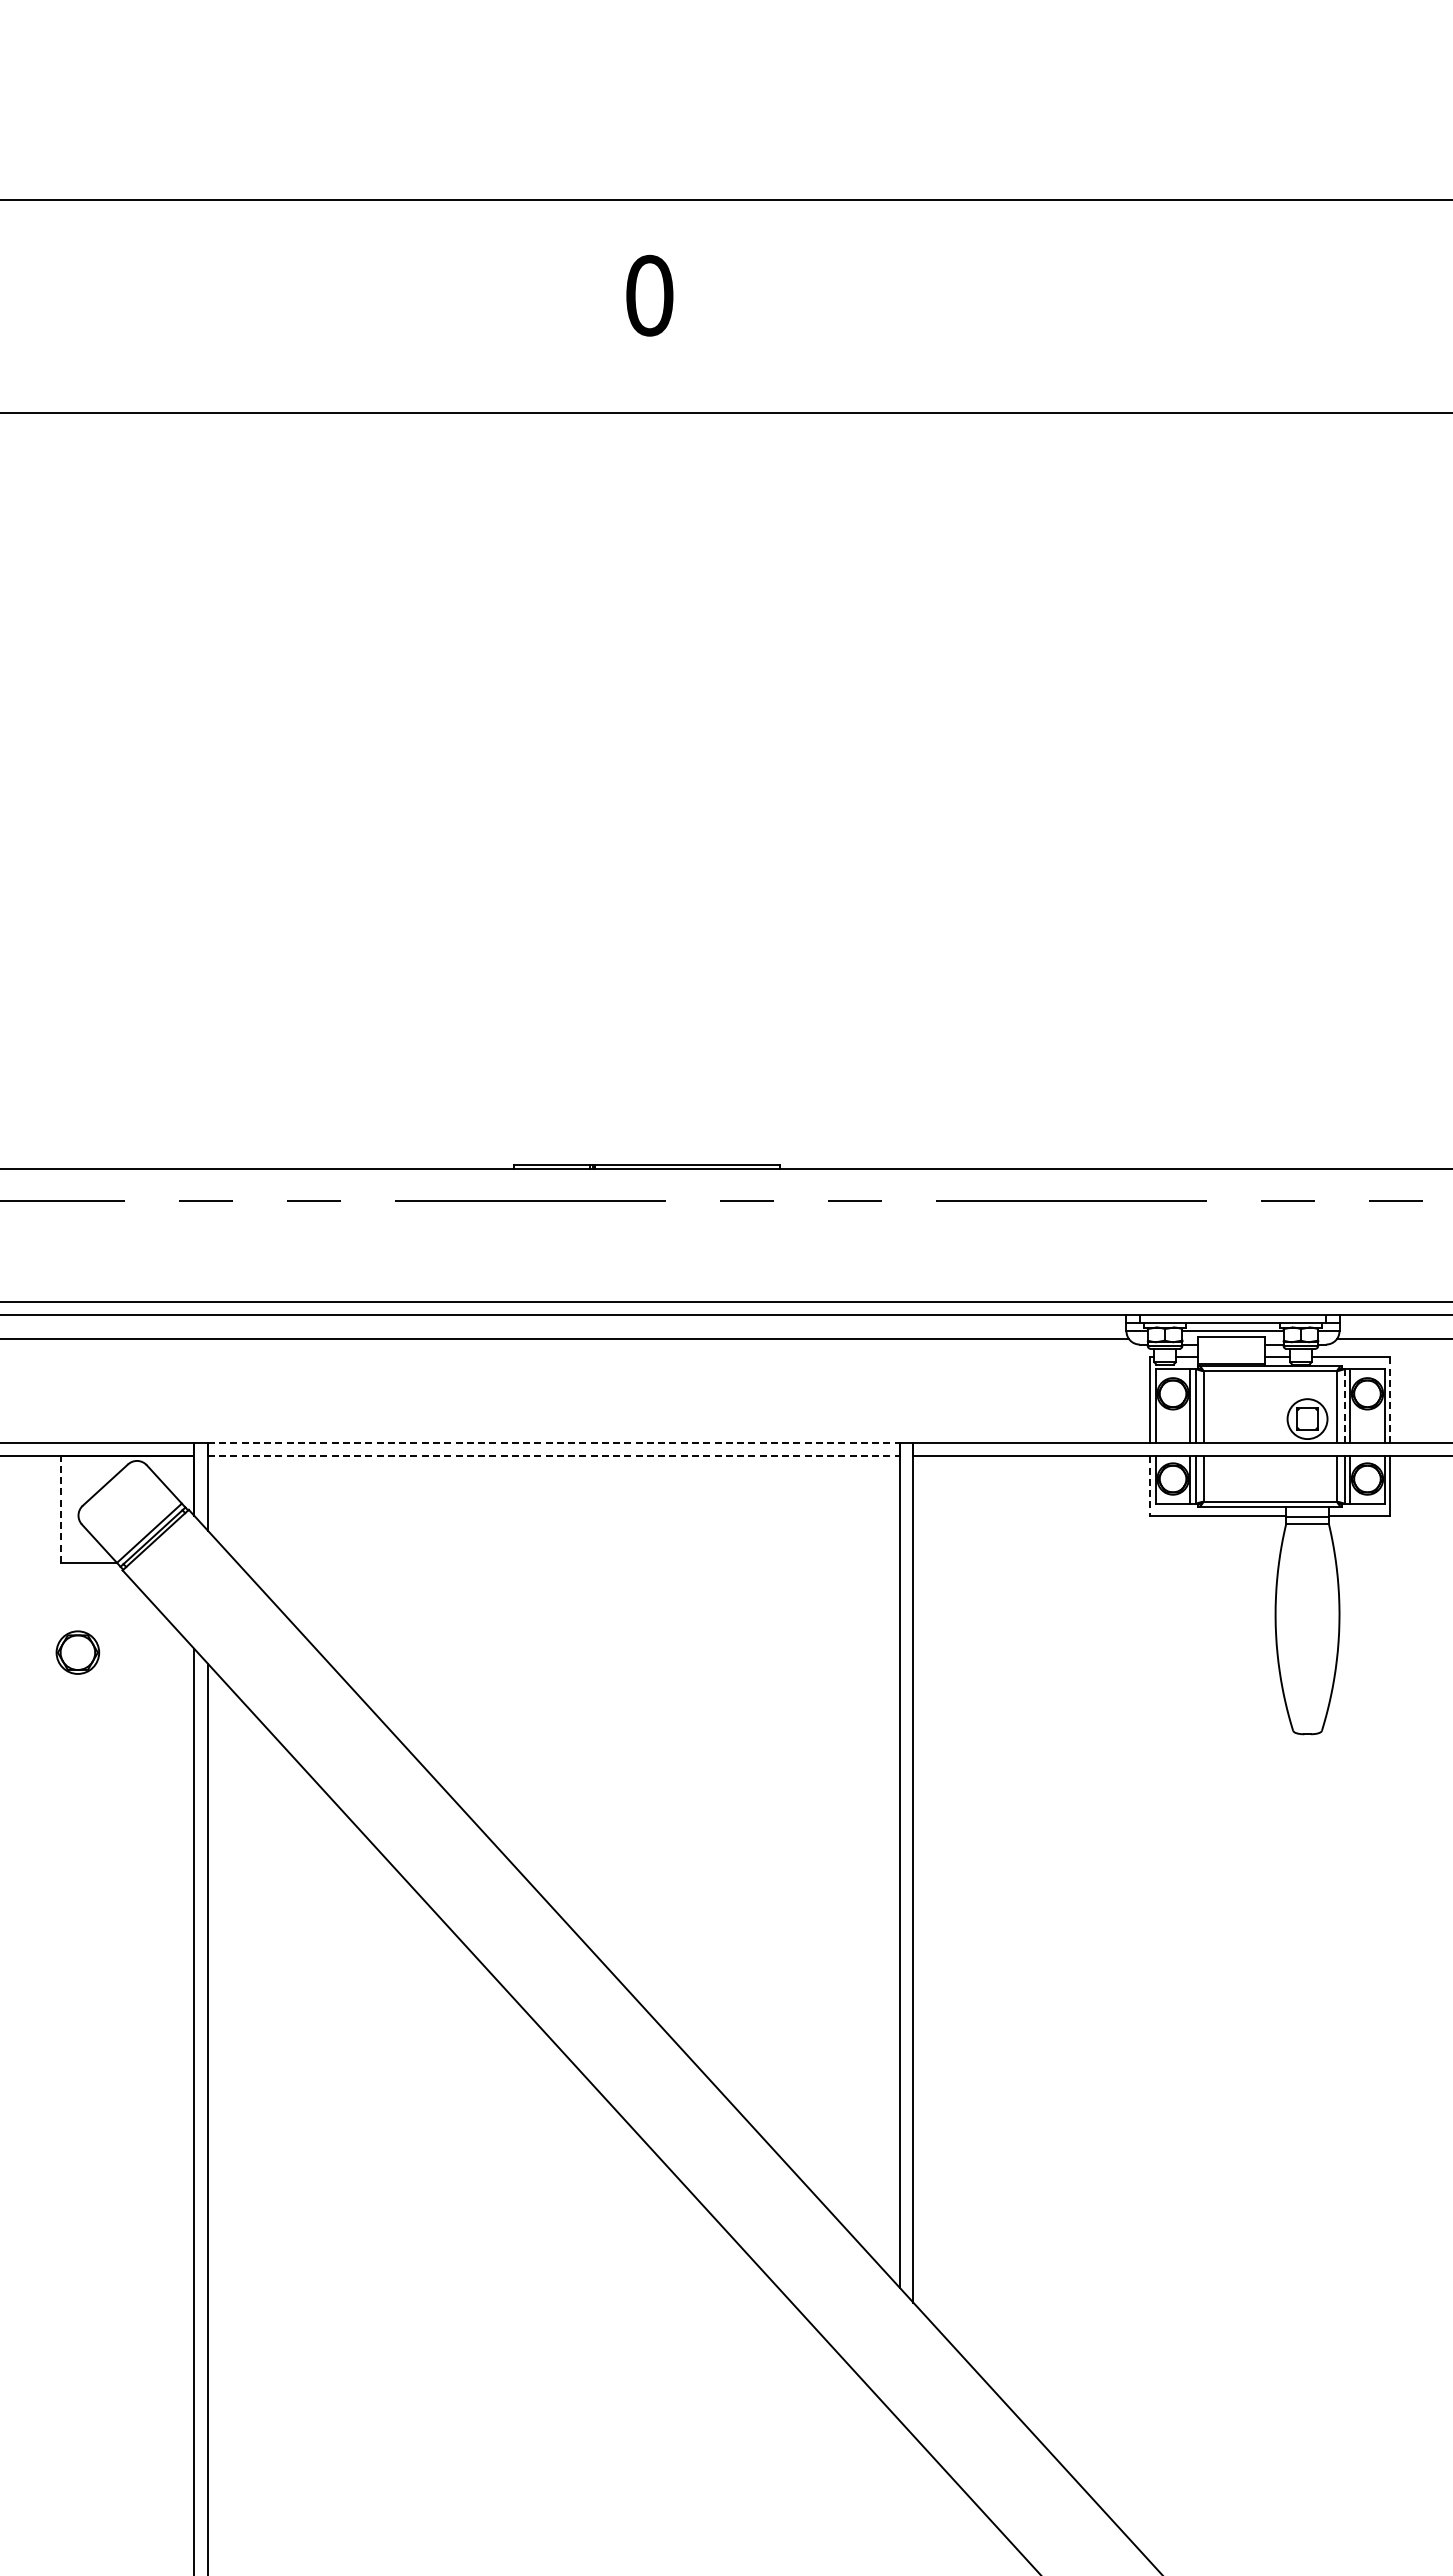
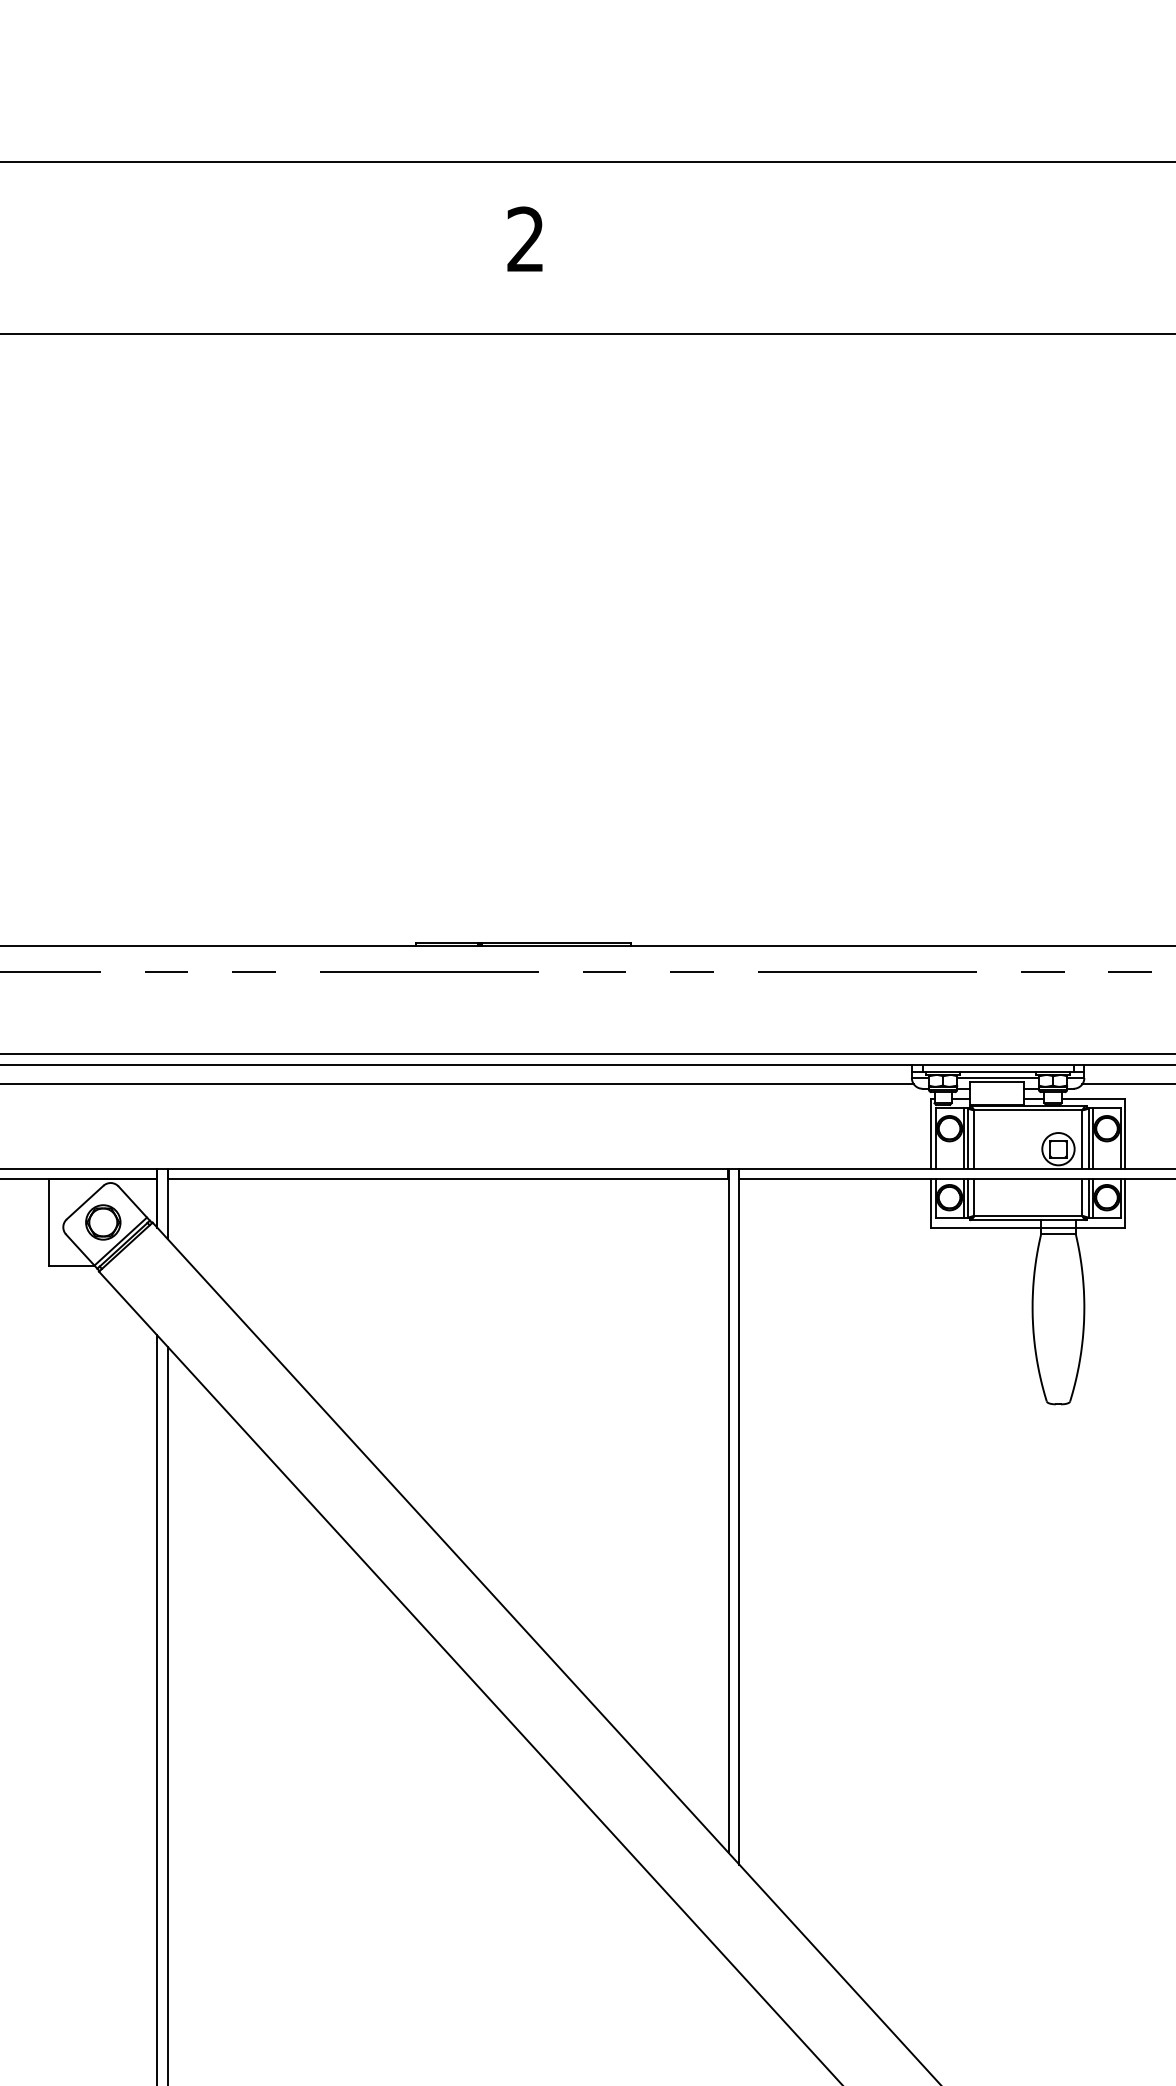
text: (649, 295) -> (525, 239), 0 -> 2
line: (1390, 1399) -> (1125, 1133), dashed -> solid
line: (1344, 1405) -> (1088, 1138), dashed -> solid
line: (553, 1443) -> (447, 1168), dashed -> solid
line: (553, 1456) -> (447, 1179), dashed -> solid
line: (1150, 1486) -> (931, 1203), dashed -> solid
line: (61, 1509) -> (49, 1222), dashed -> solid
part: (77, 1652) -> (102, 1222), moved

